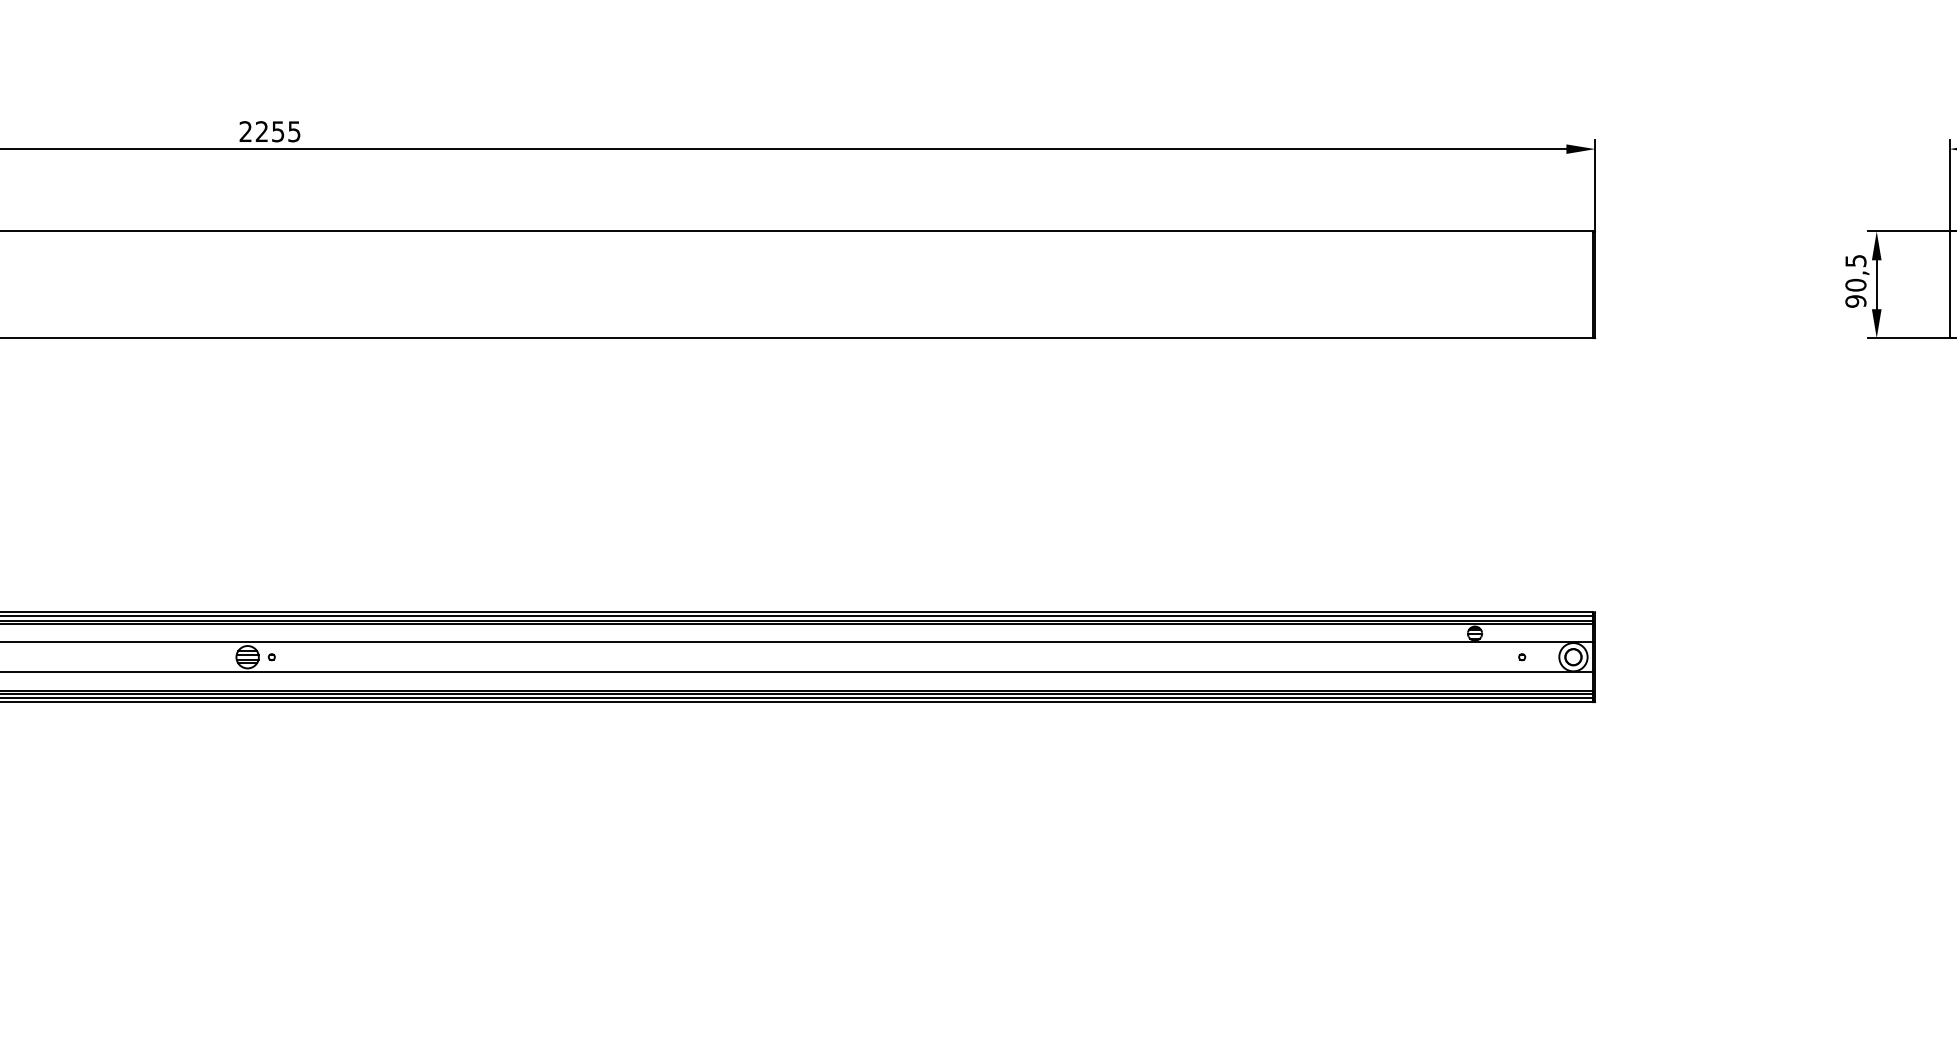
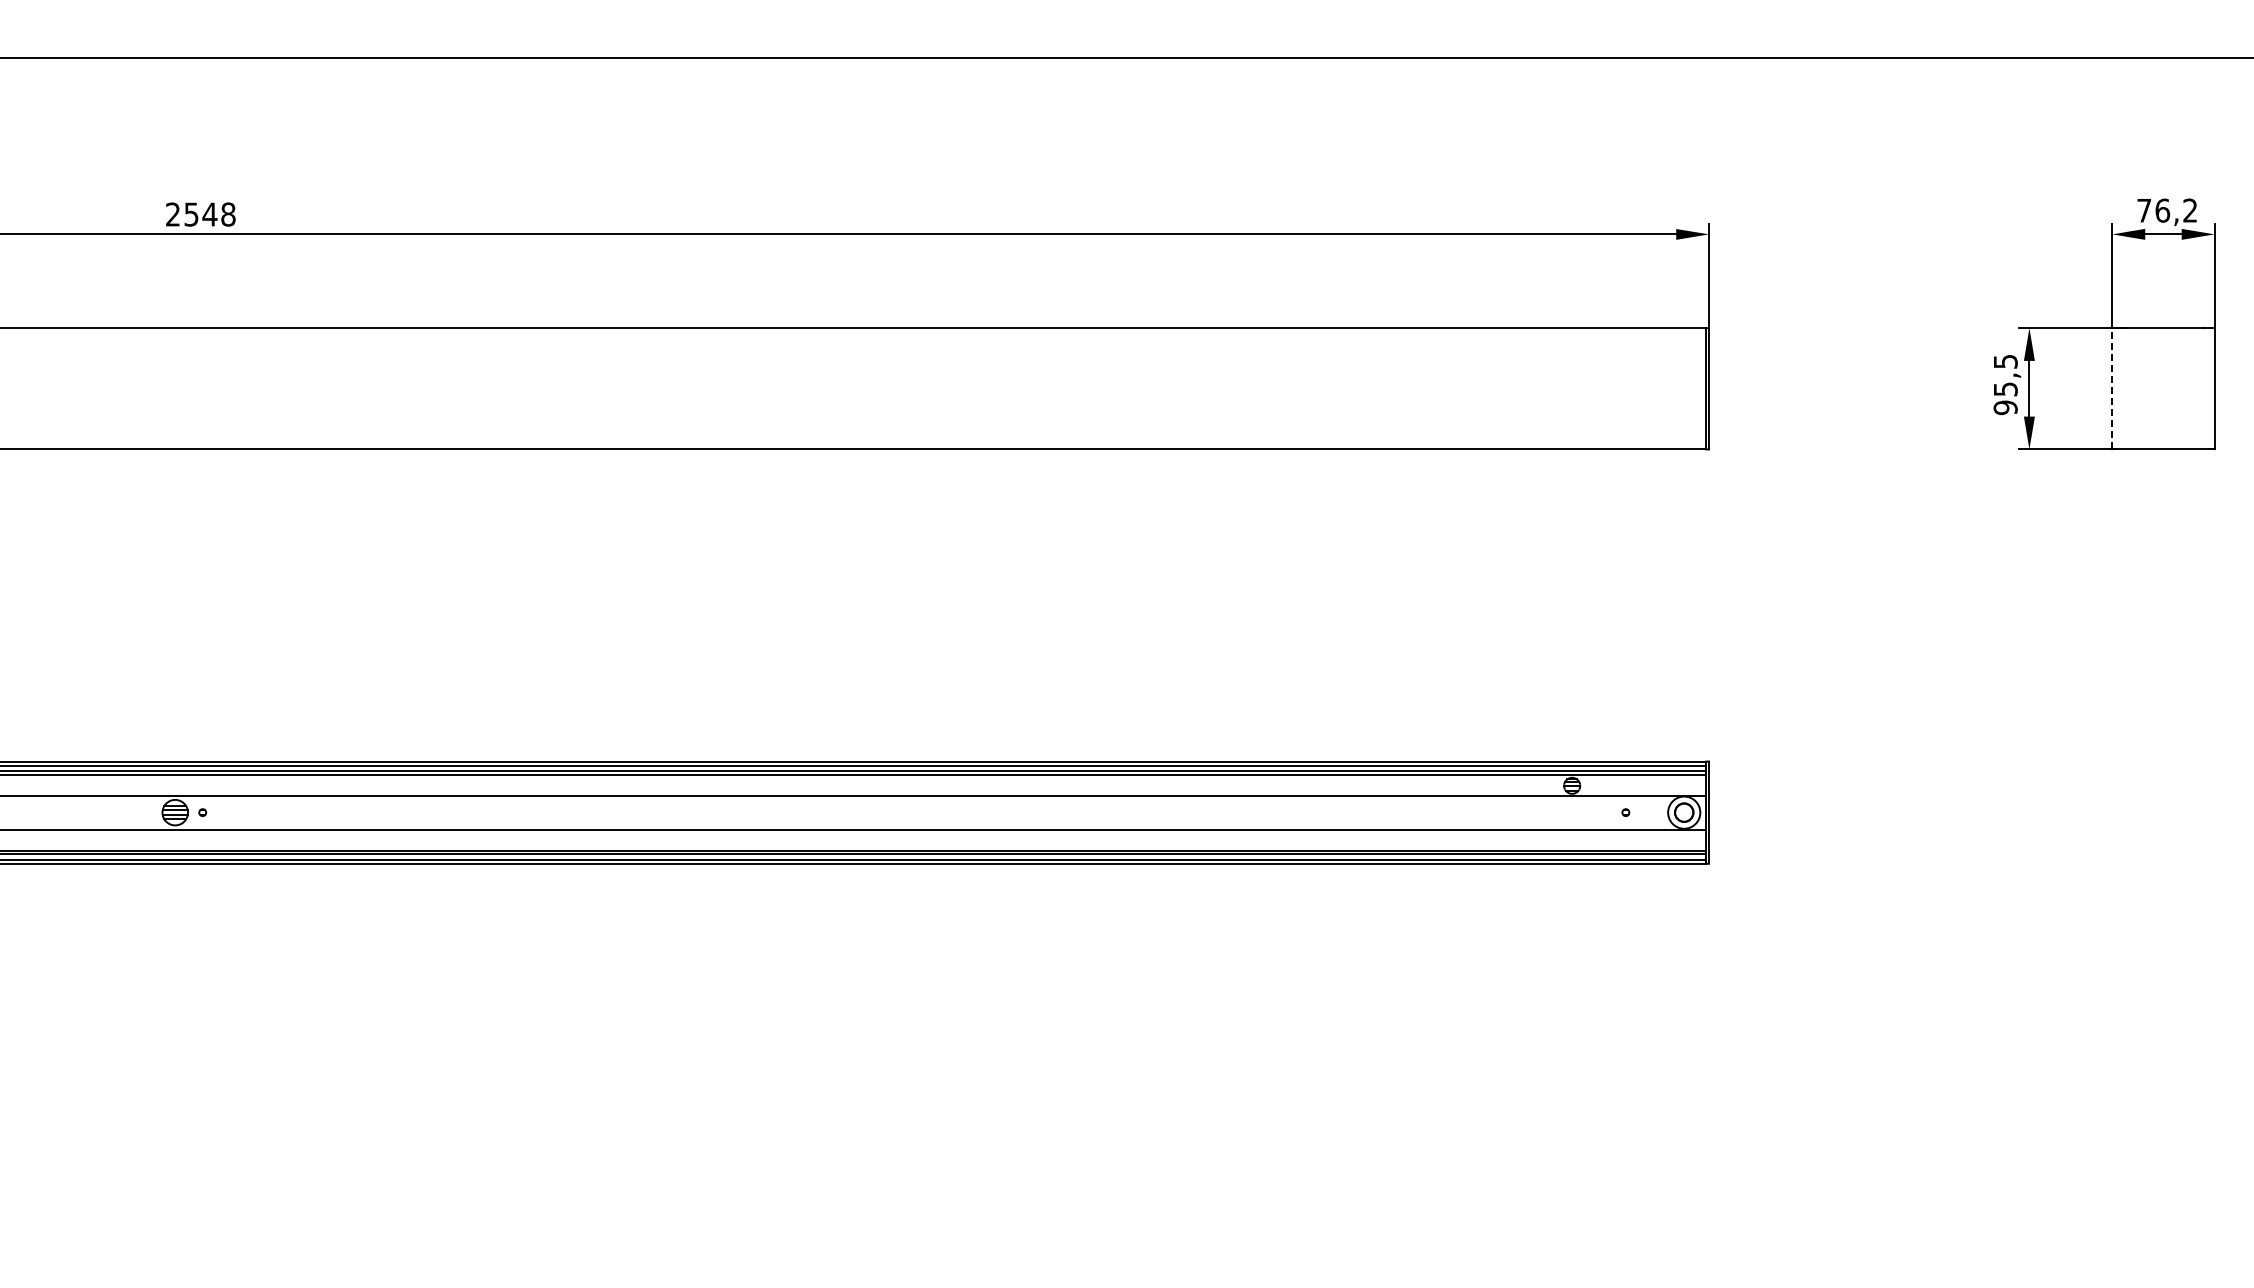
text: (277, 131) -> (209, 214), 2255 -> 2548
line: (1949, 284) -> (2112, 388), solid -> dashed
text: (1855, 285) -> (2005, 389), 90,5 -> 95,5

